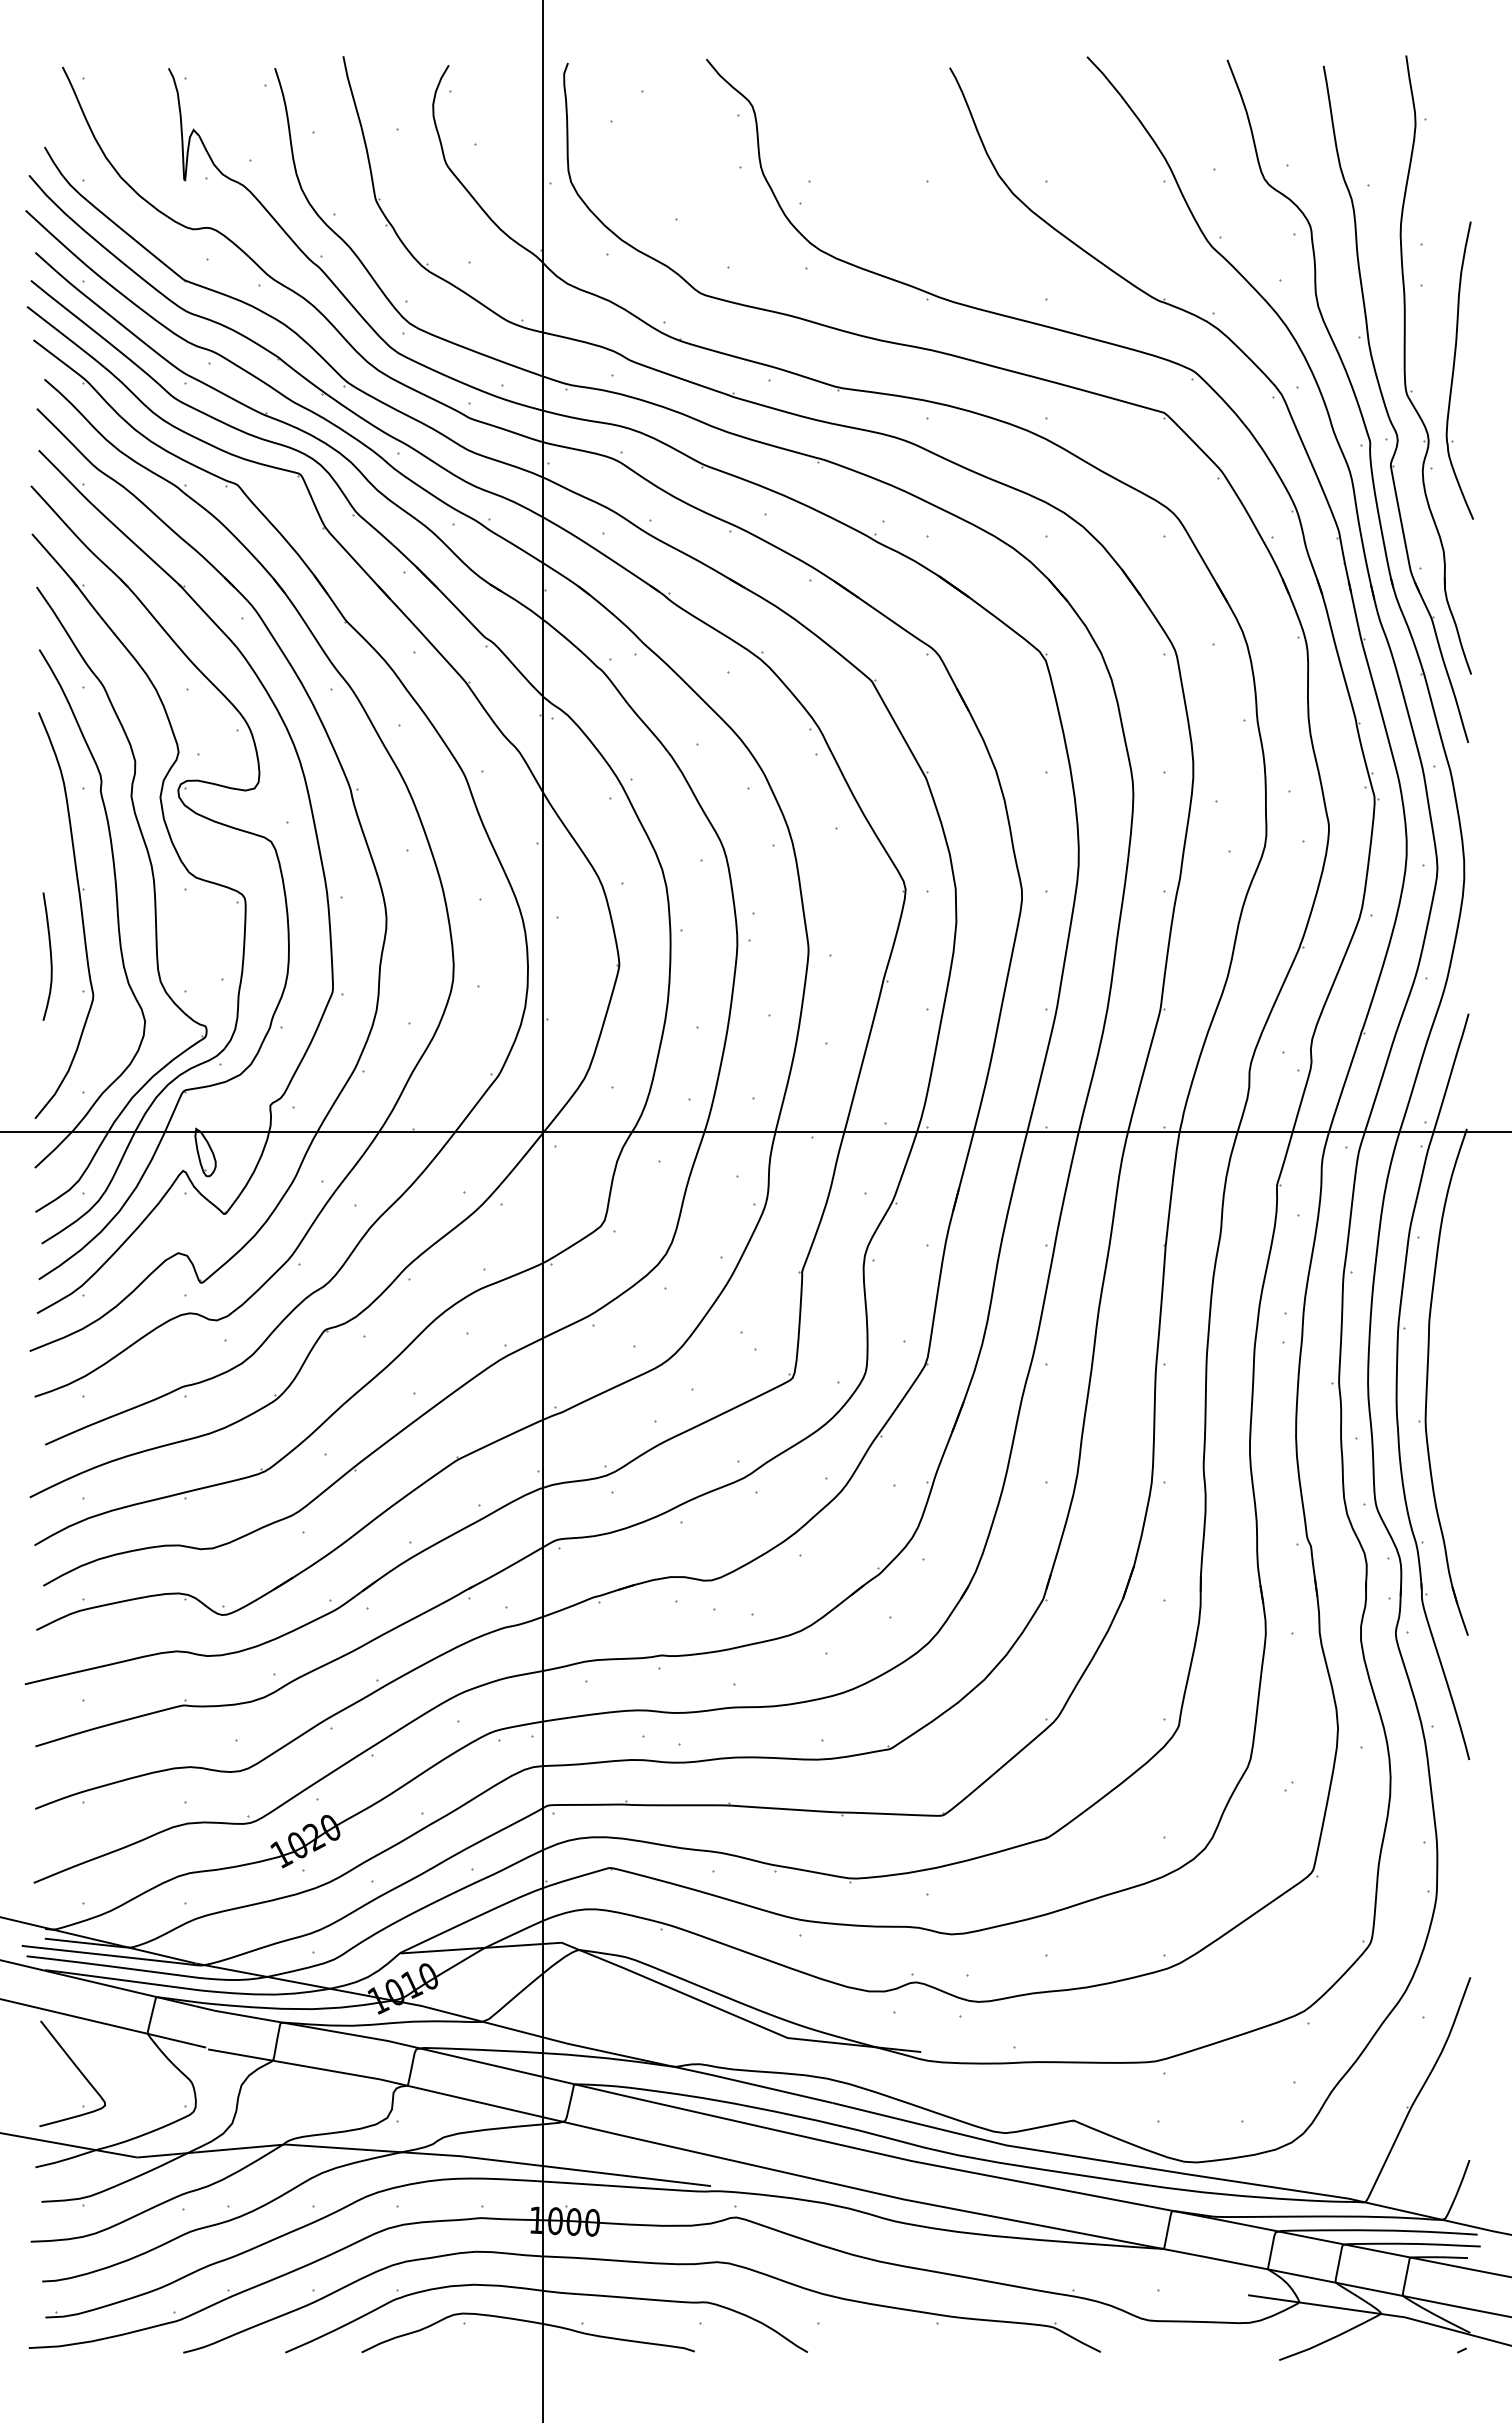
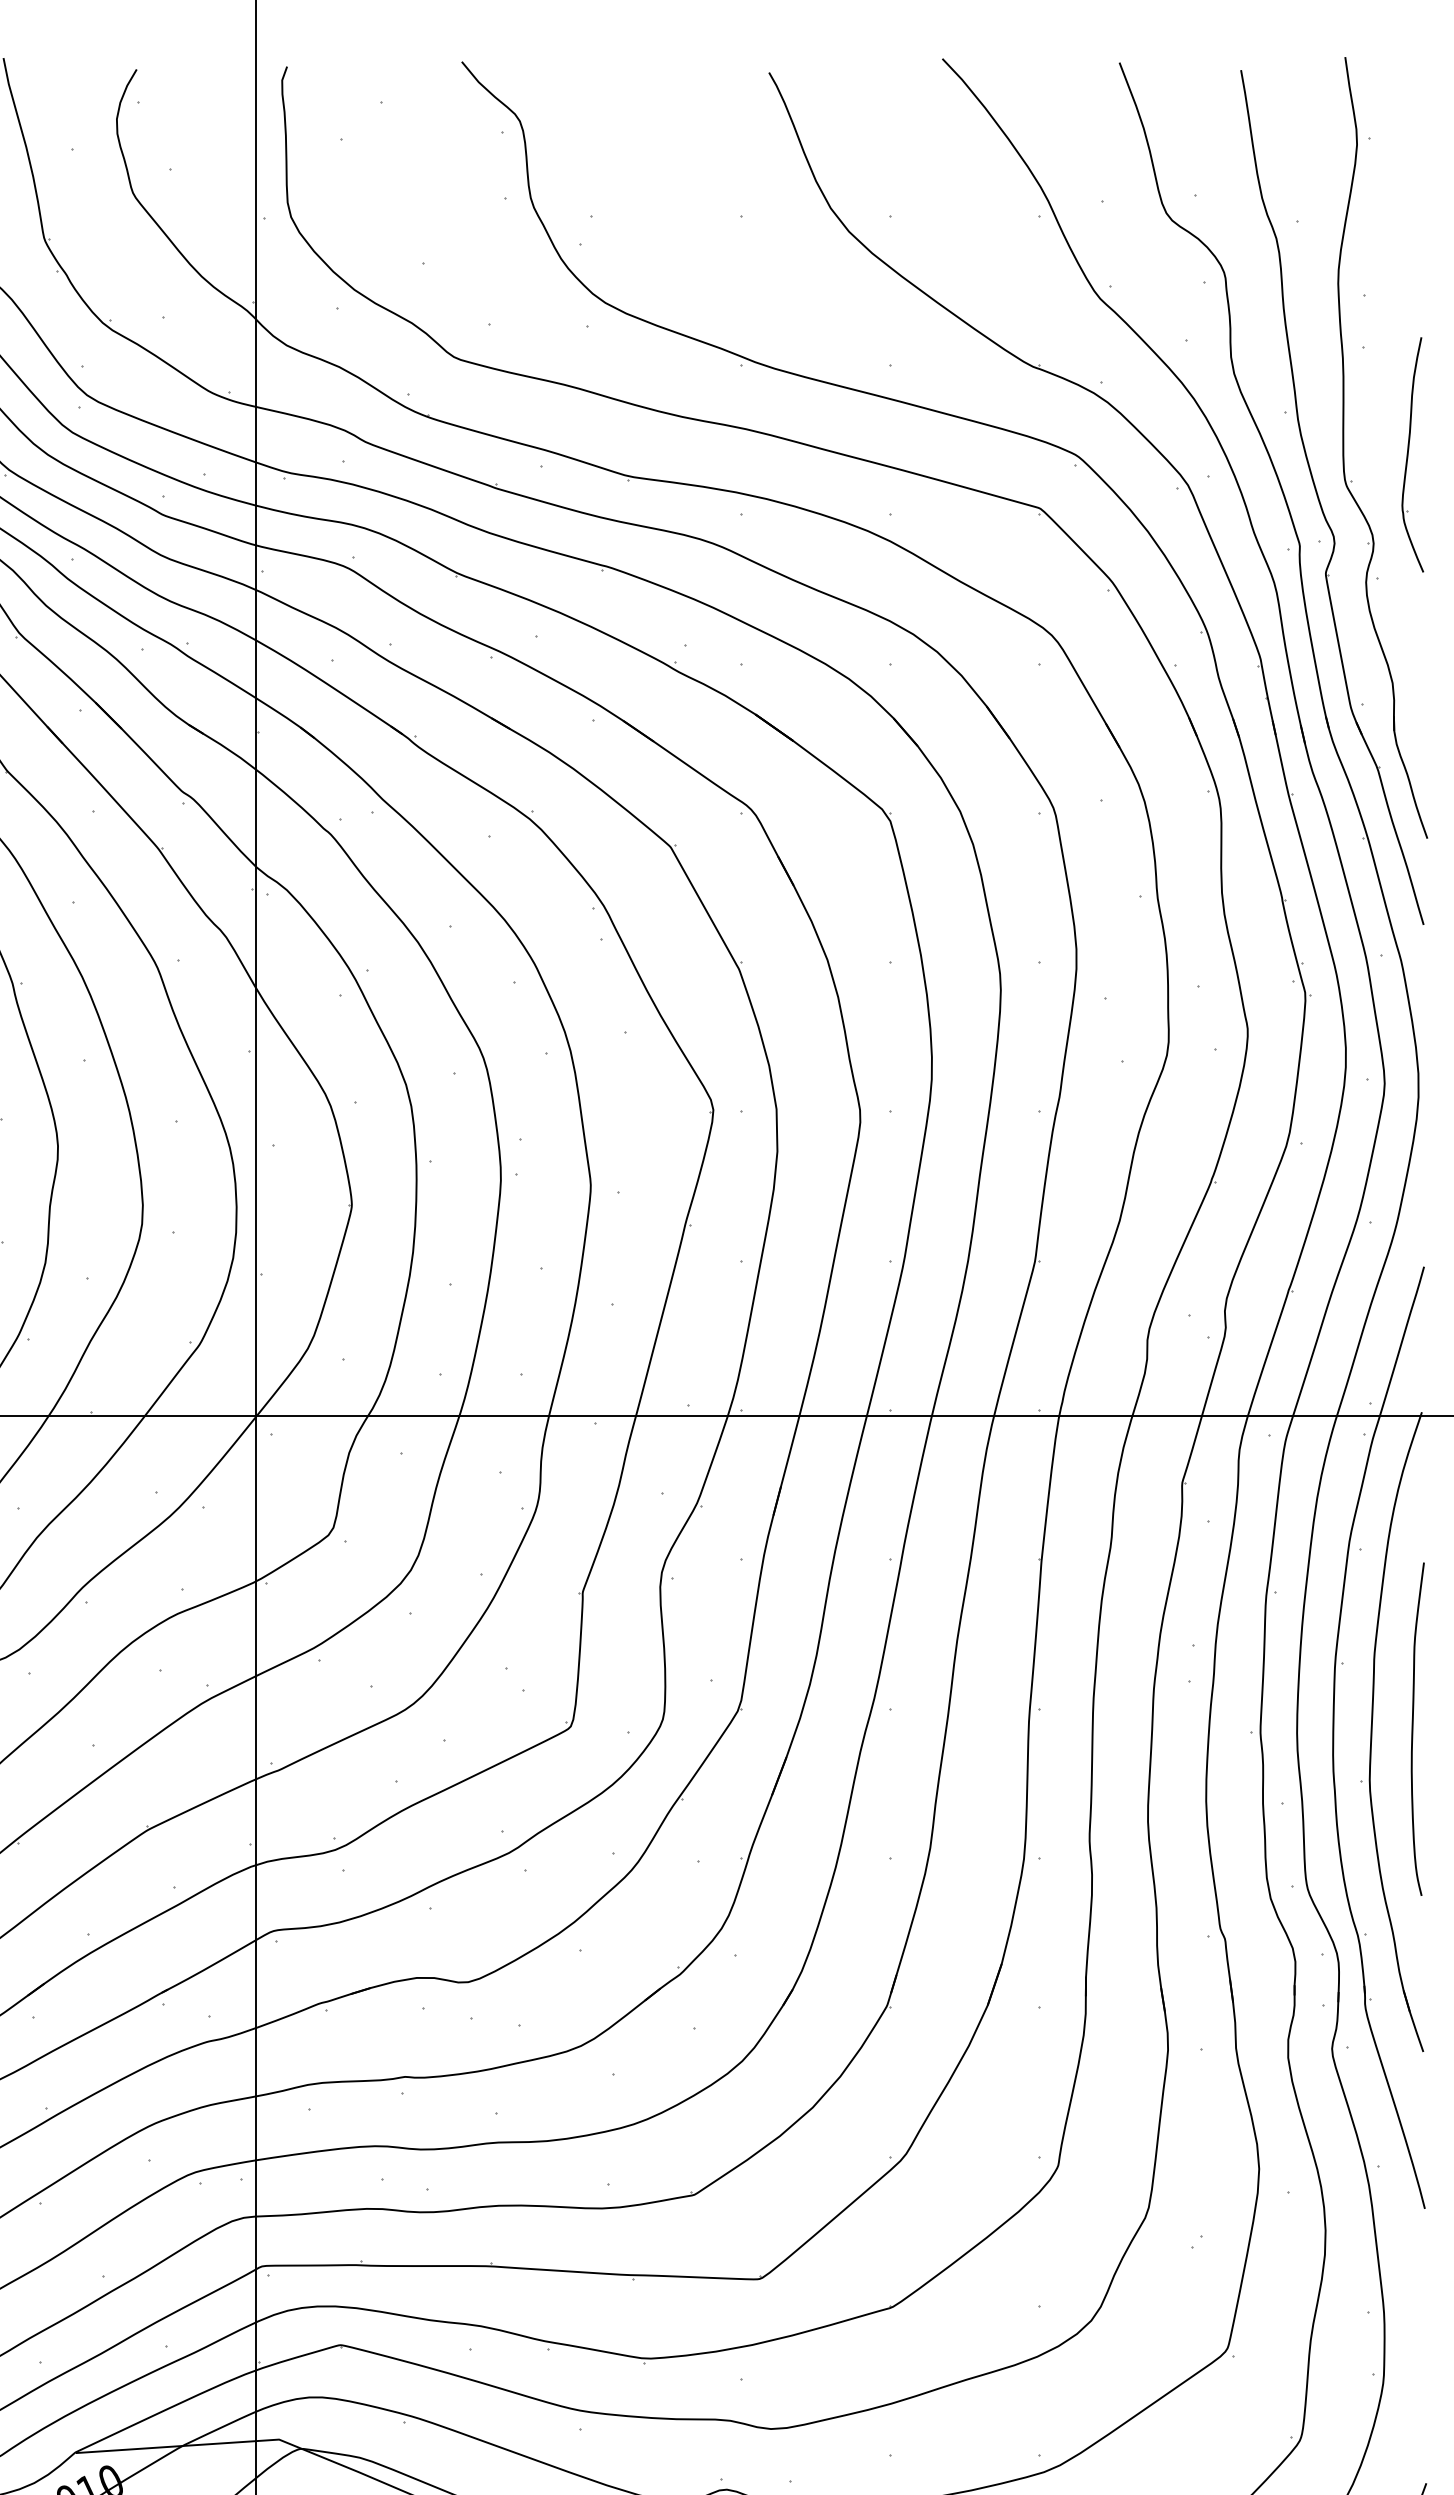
part: (1459, 370) -> (1412, 454), size x0.62
curve: (1460, 1380) -> (1413, 1729), added

